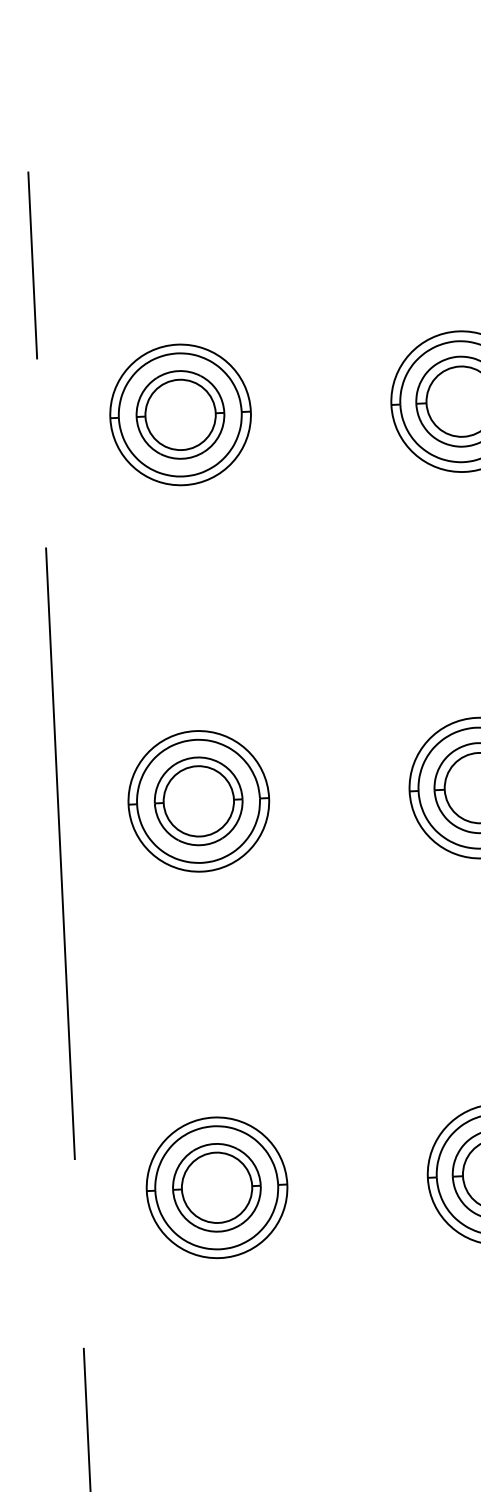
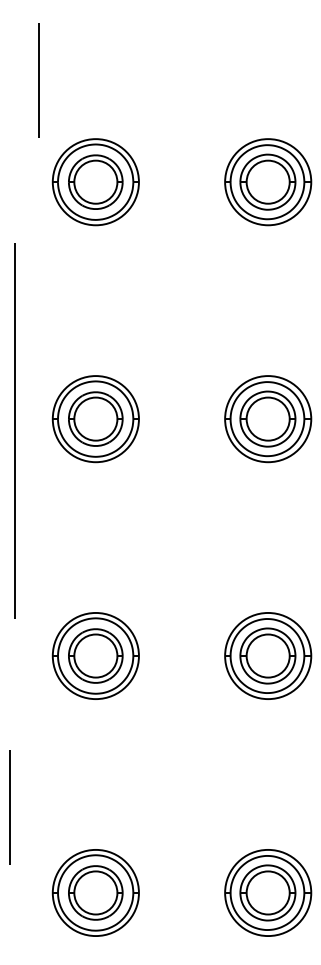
line: (32, 265) -> (38, 80), moved
line: (60, 852) -> (14, 430), moved

